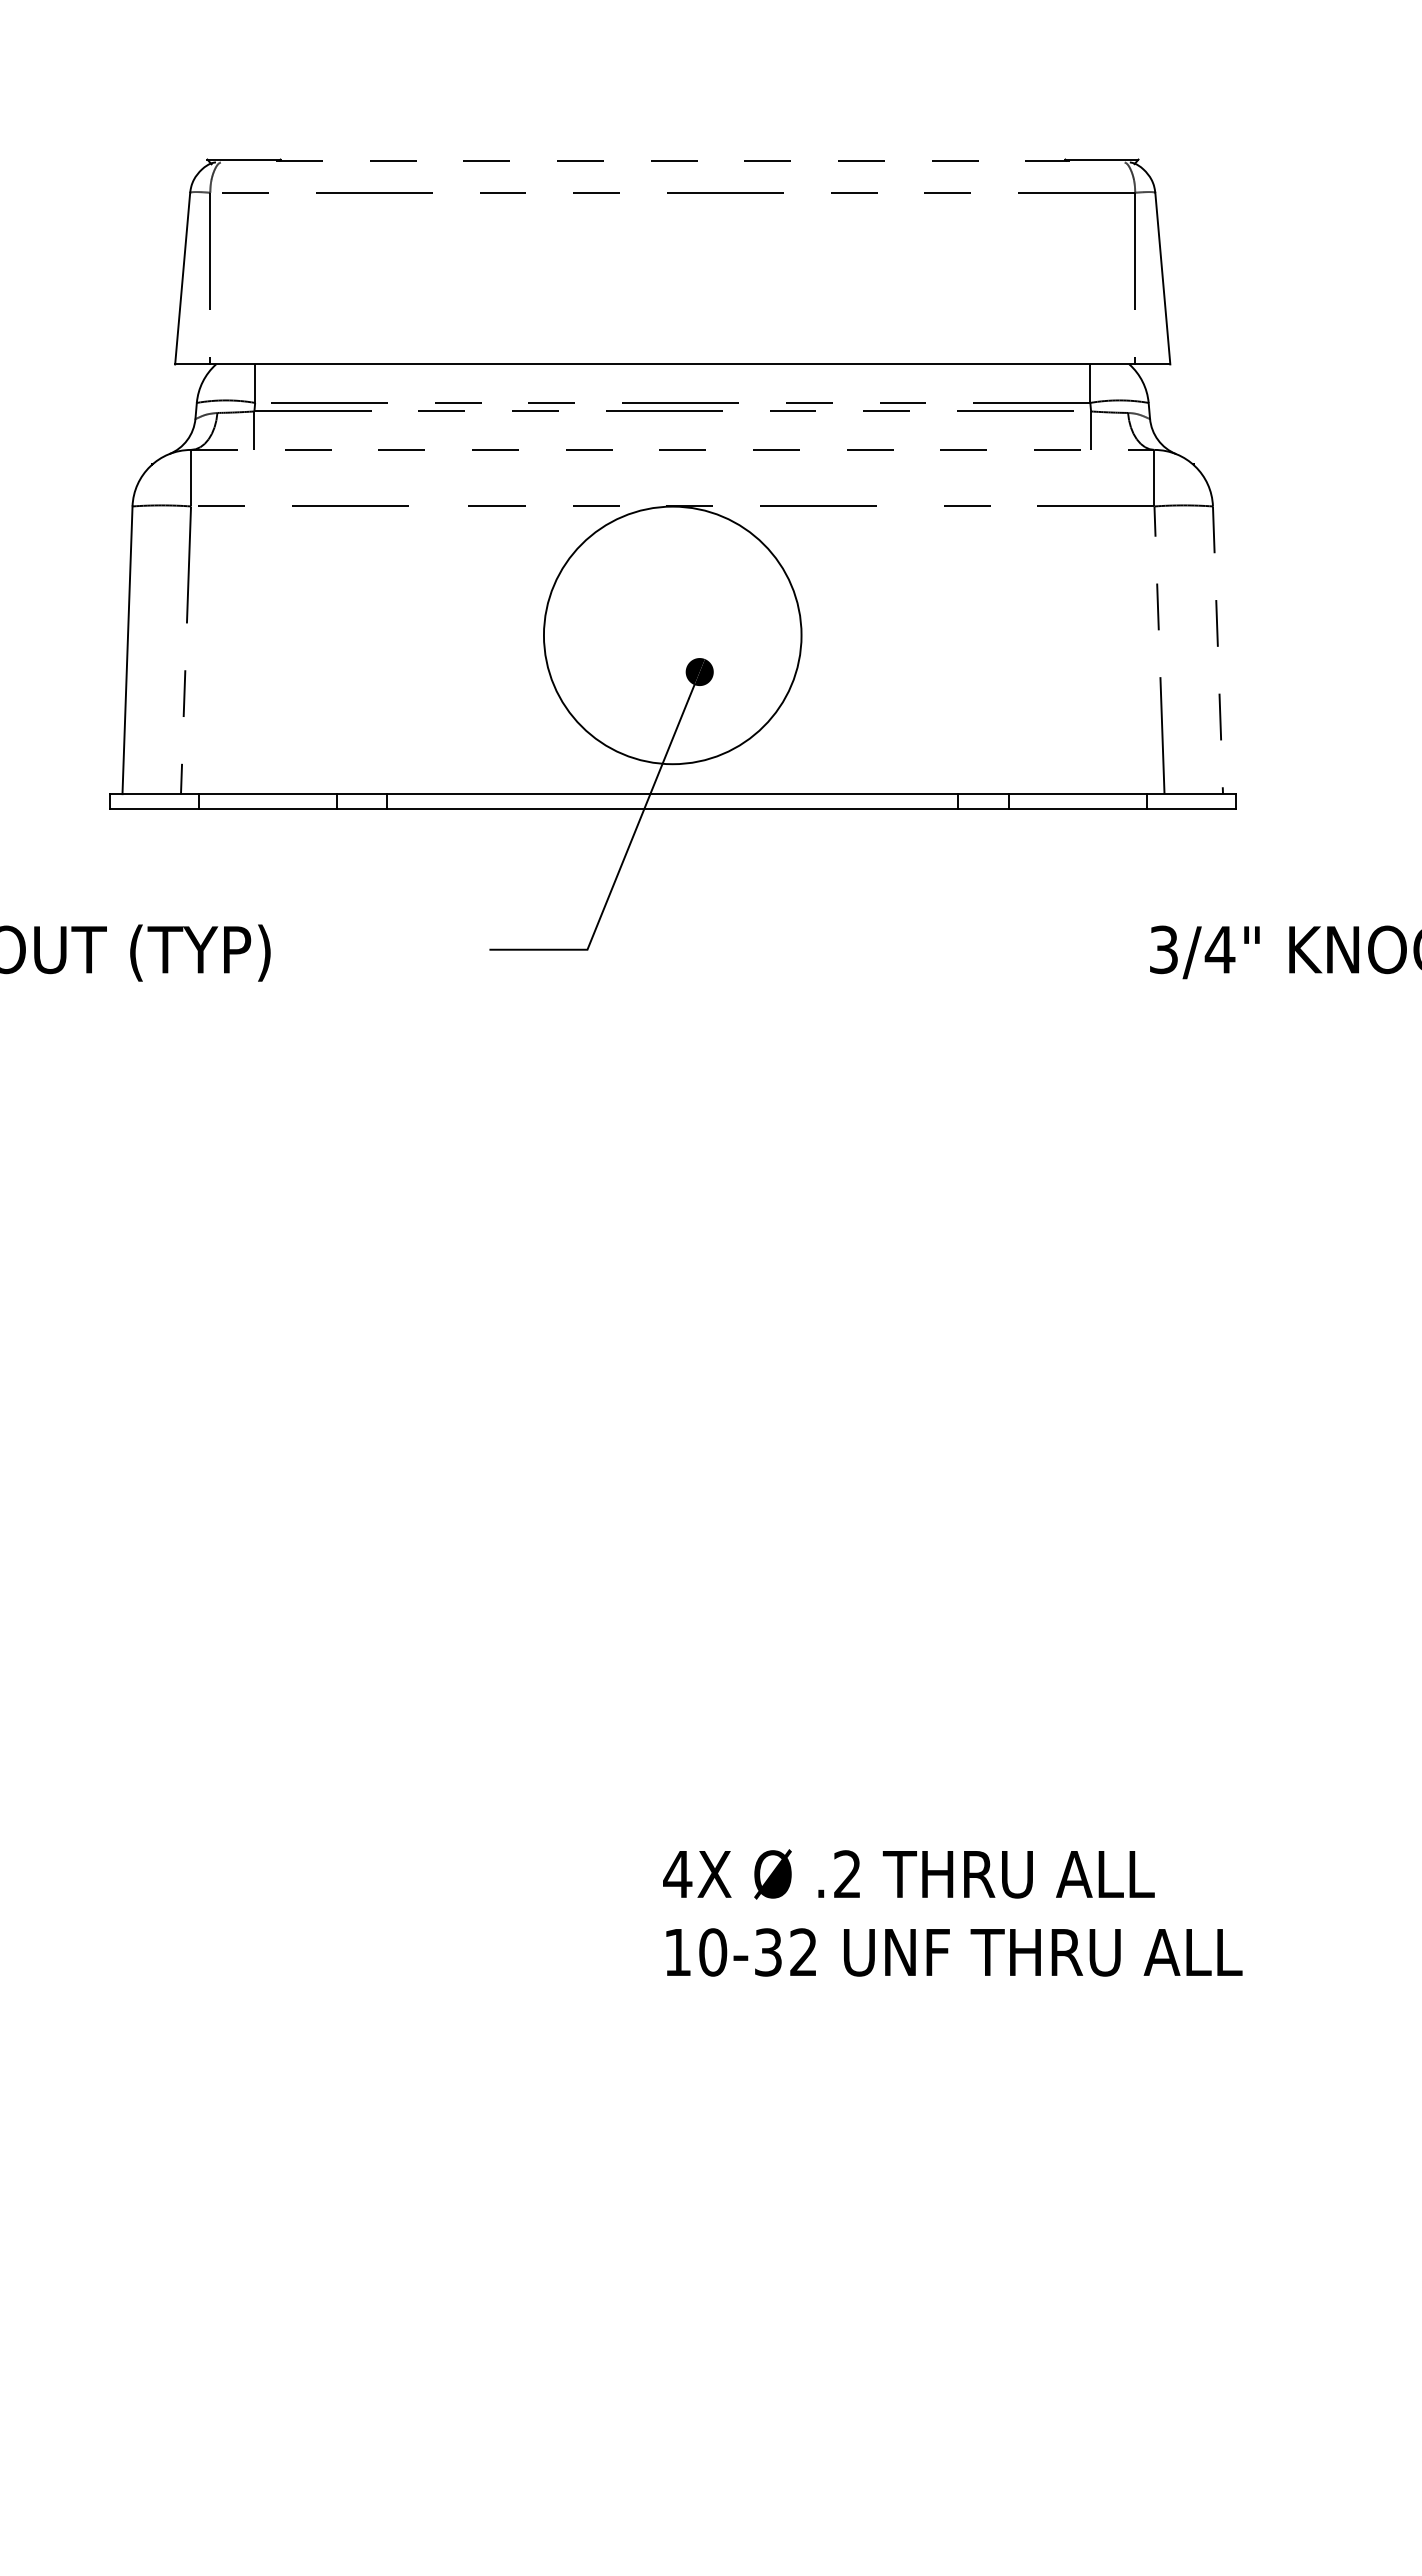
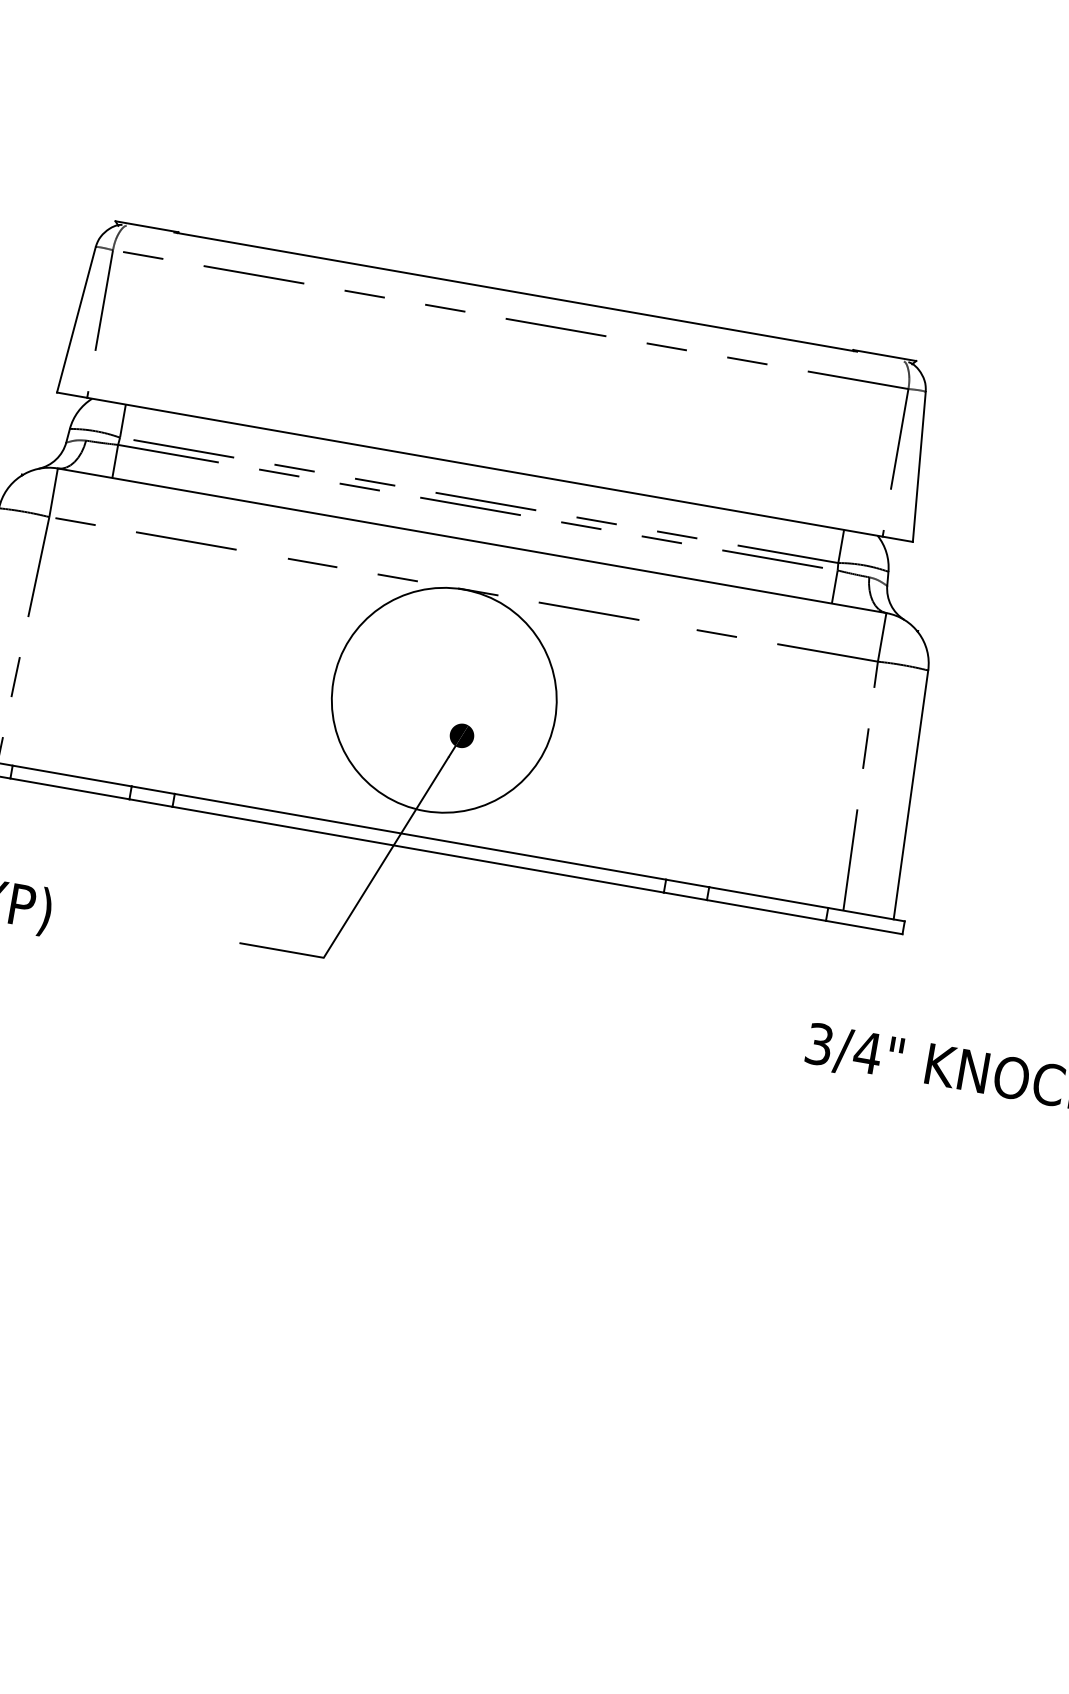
line: (672, 160) -> (515, 291), dashed -> solid
line: (672, 449) -> (471, 540), dashed -> solid
line: (1217, 650) -> (910, 795), dashed -> solid

